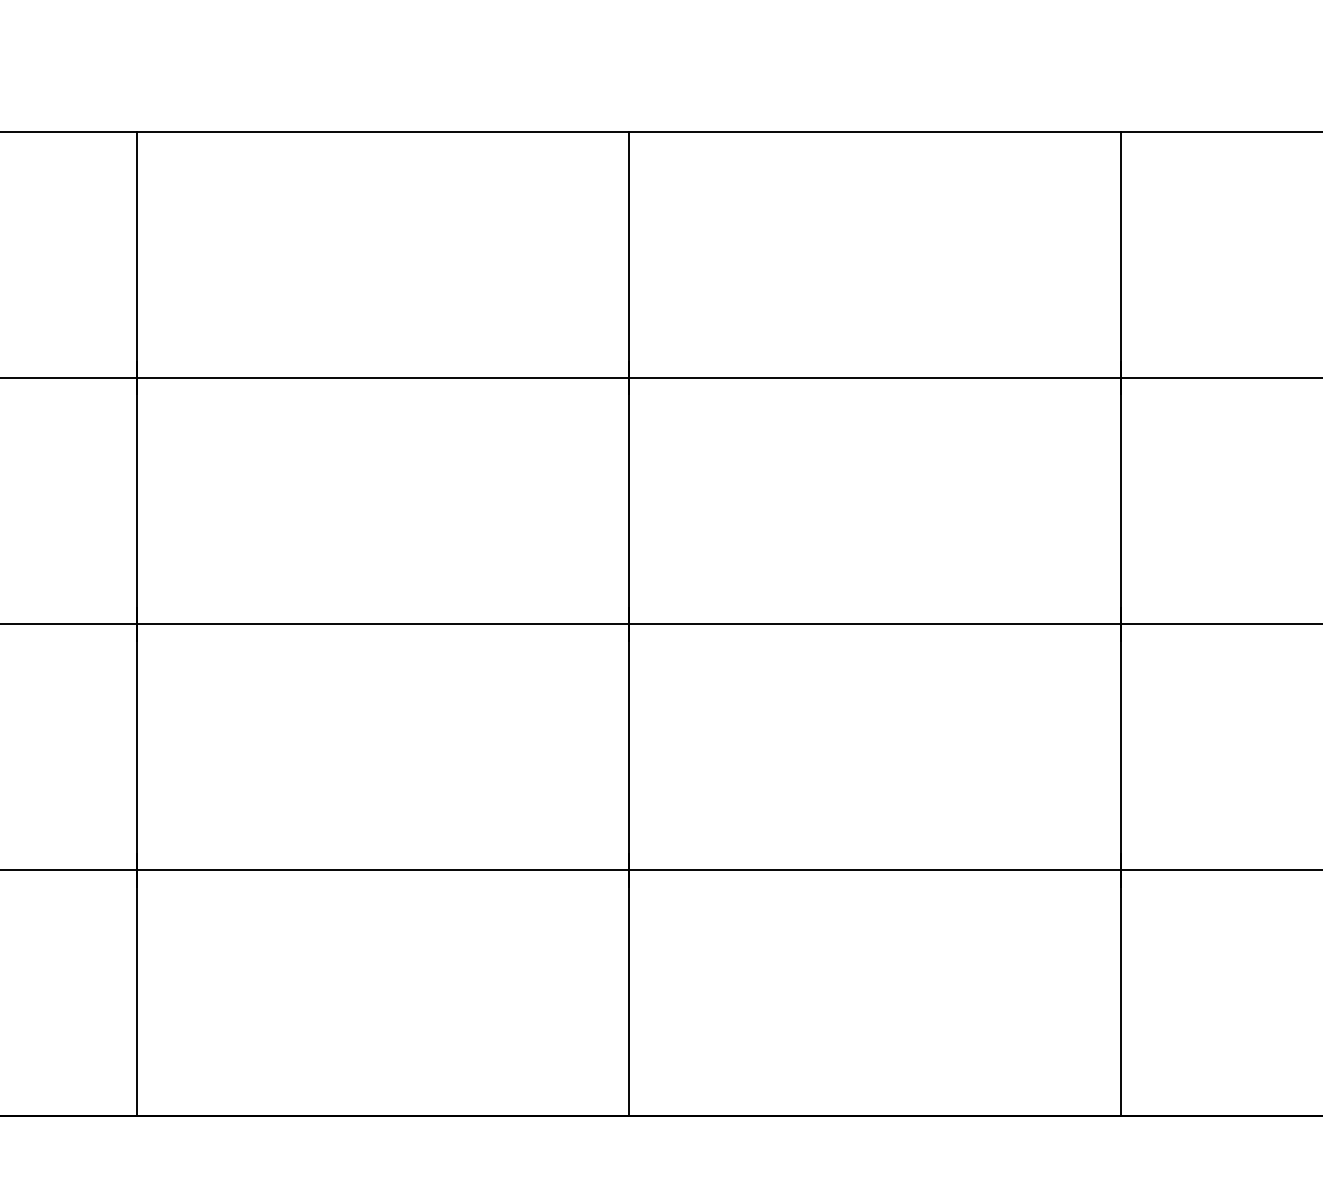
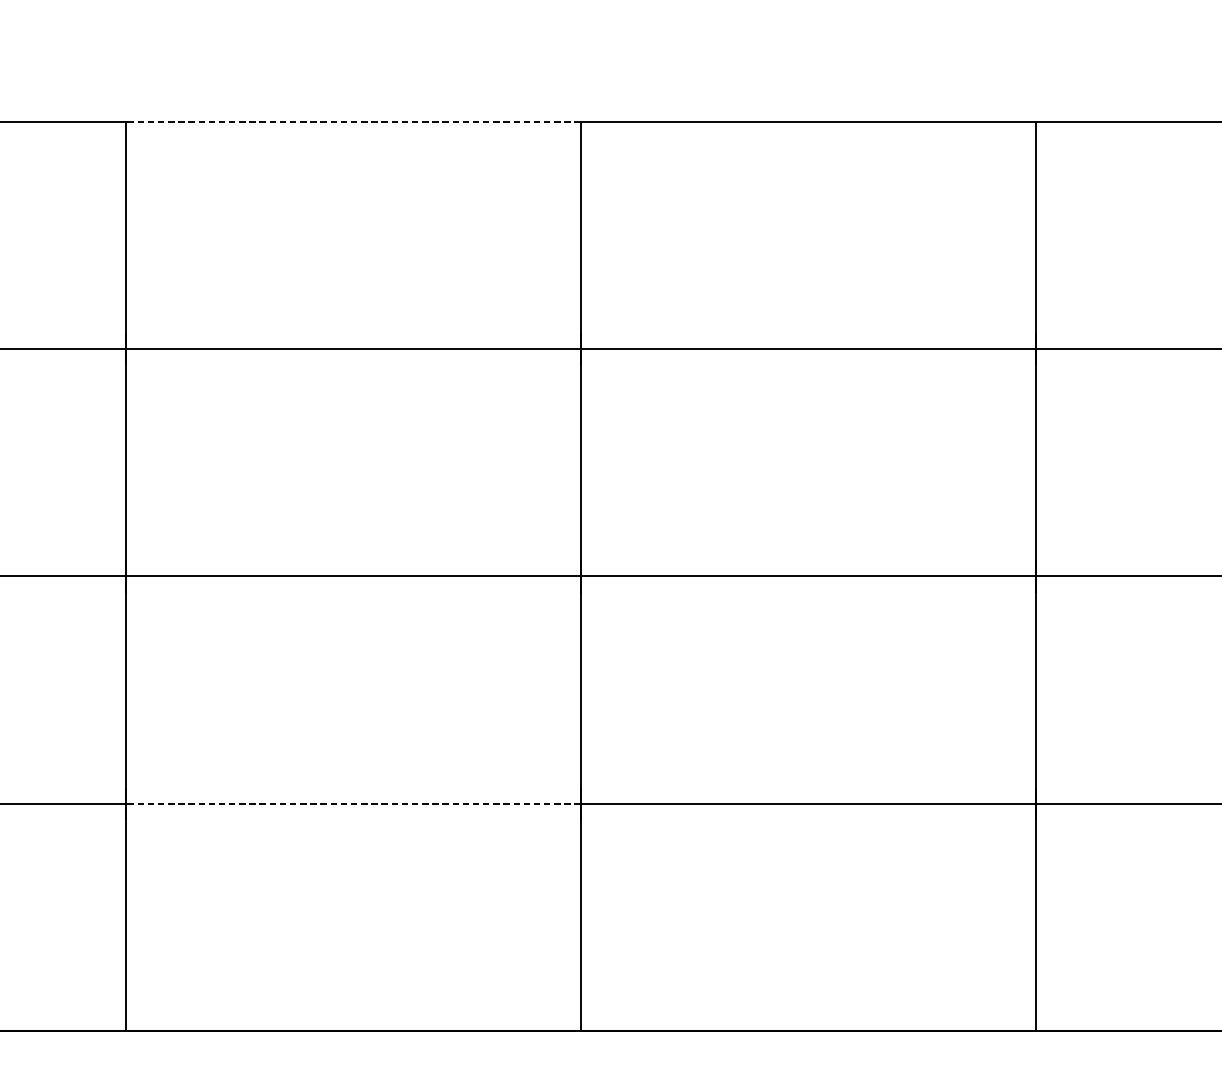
line: (382, 132) -> (353, 122), solid -> dashed
line: (382, 870) -> (353, 804), solid -> dashed

